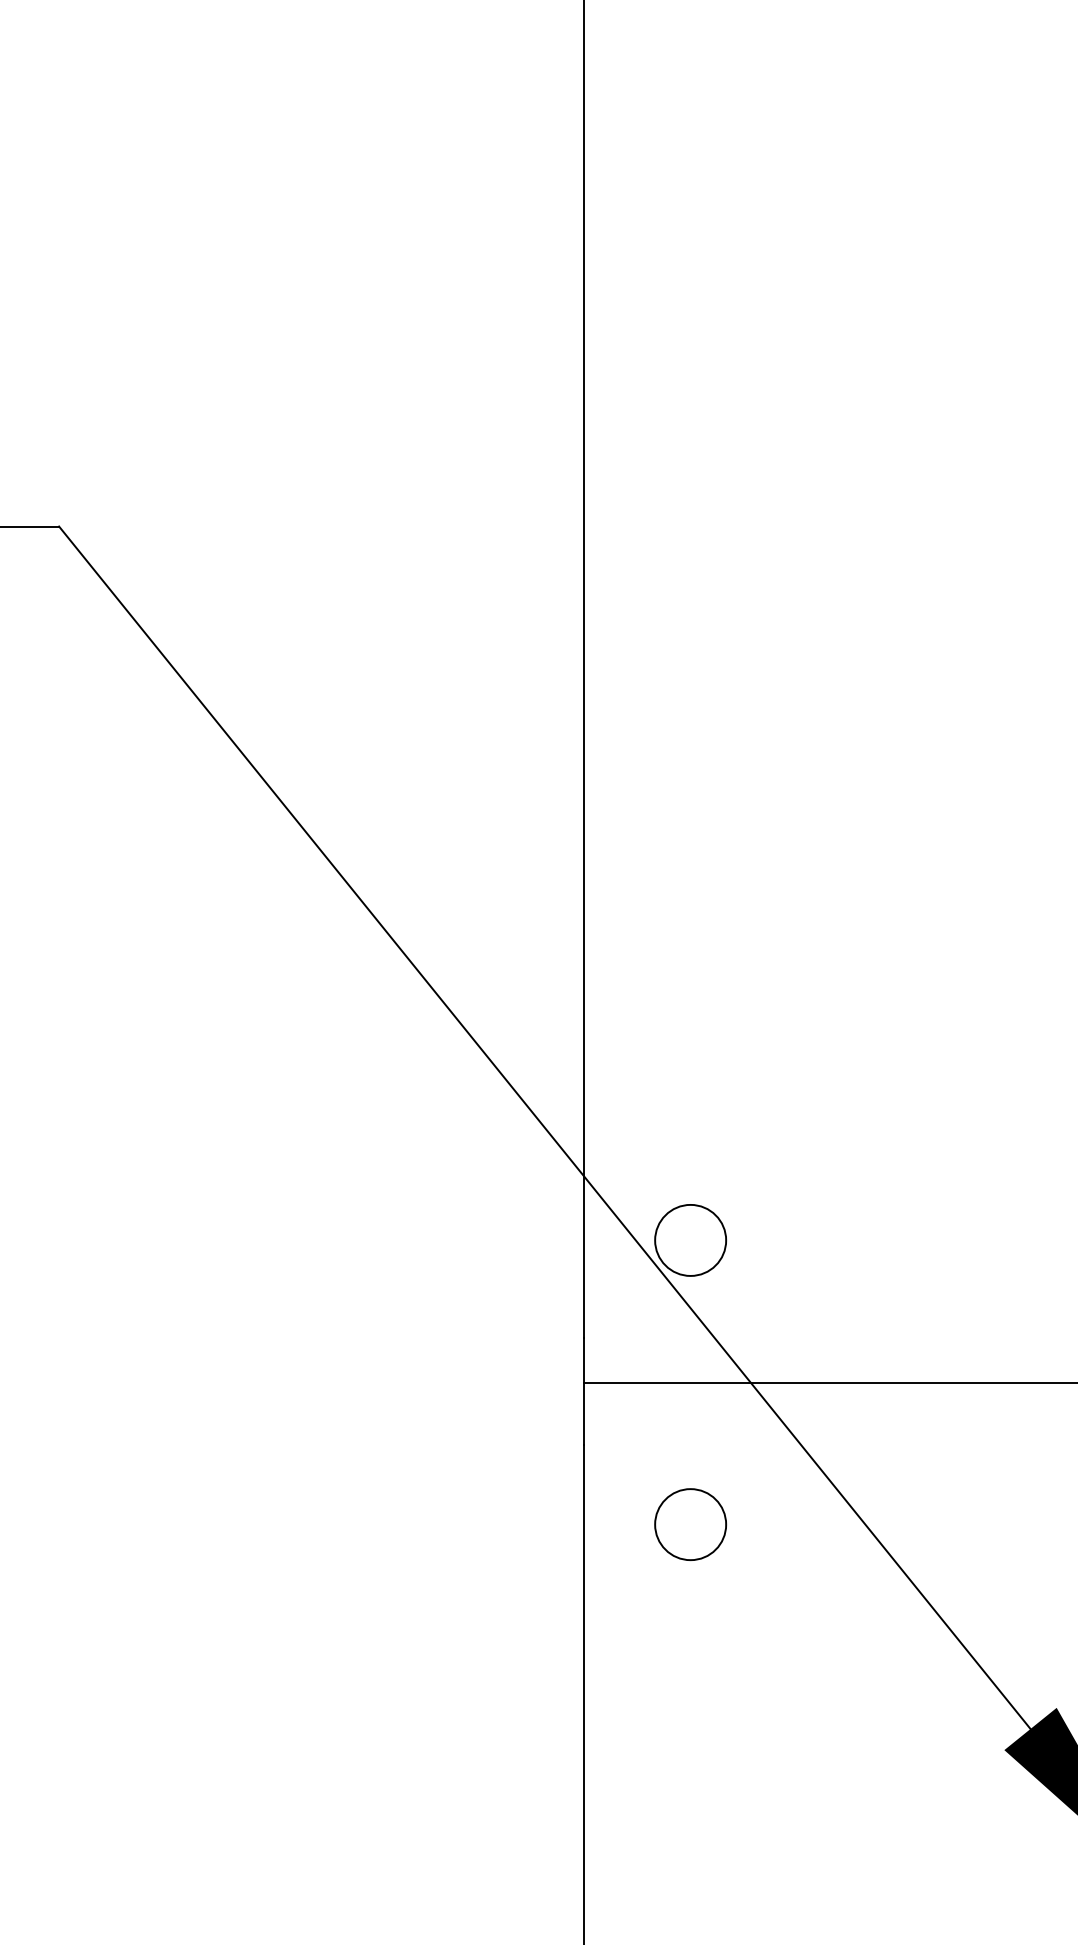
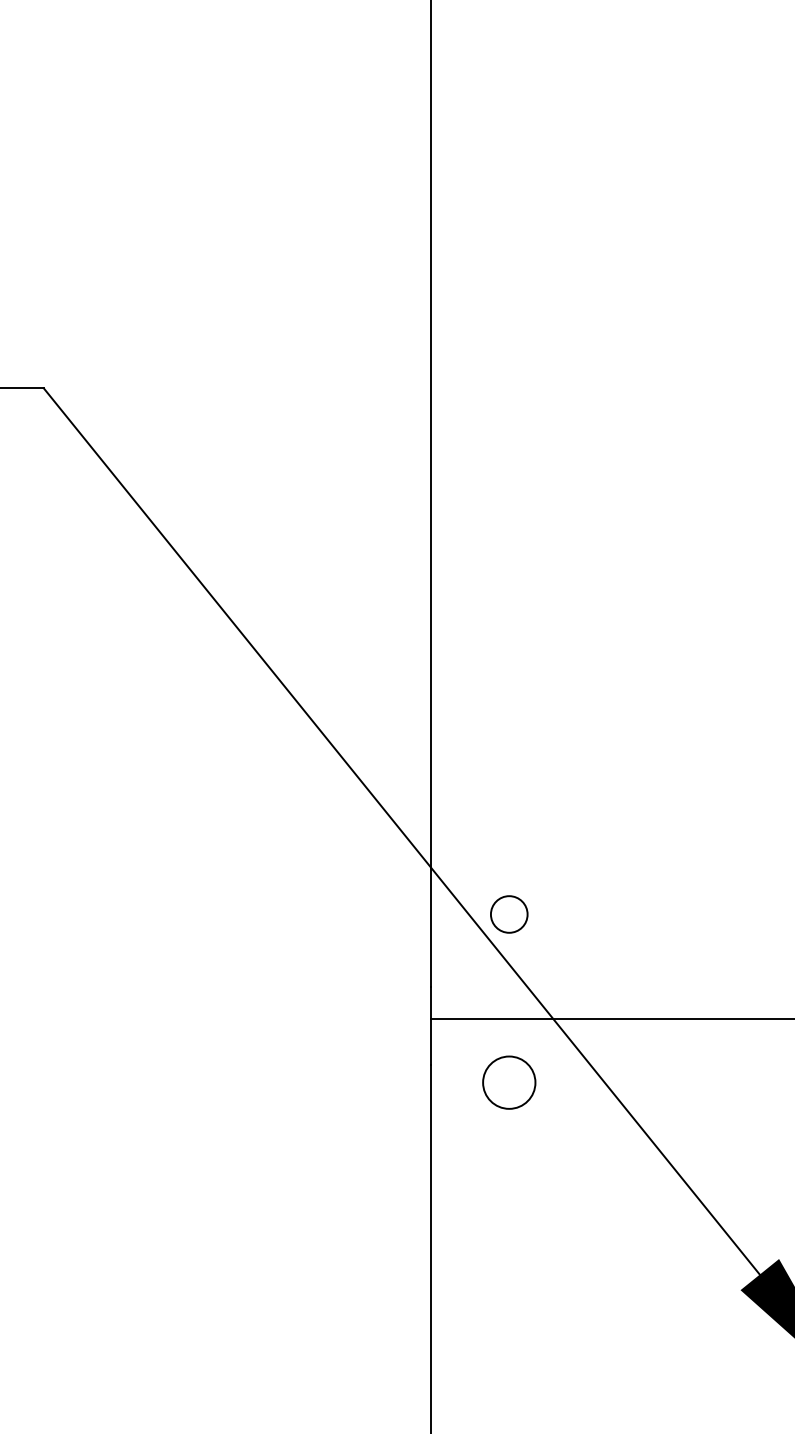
circle: (690, 1239) -> (509, 913), size x0.7
circle: (690, 1524) -> (509, 1082), moved

